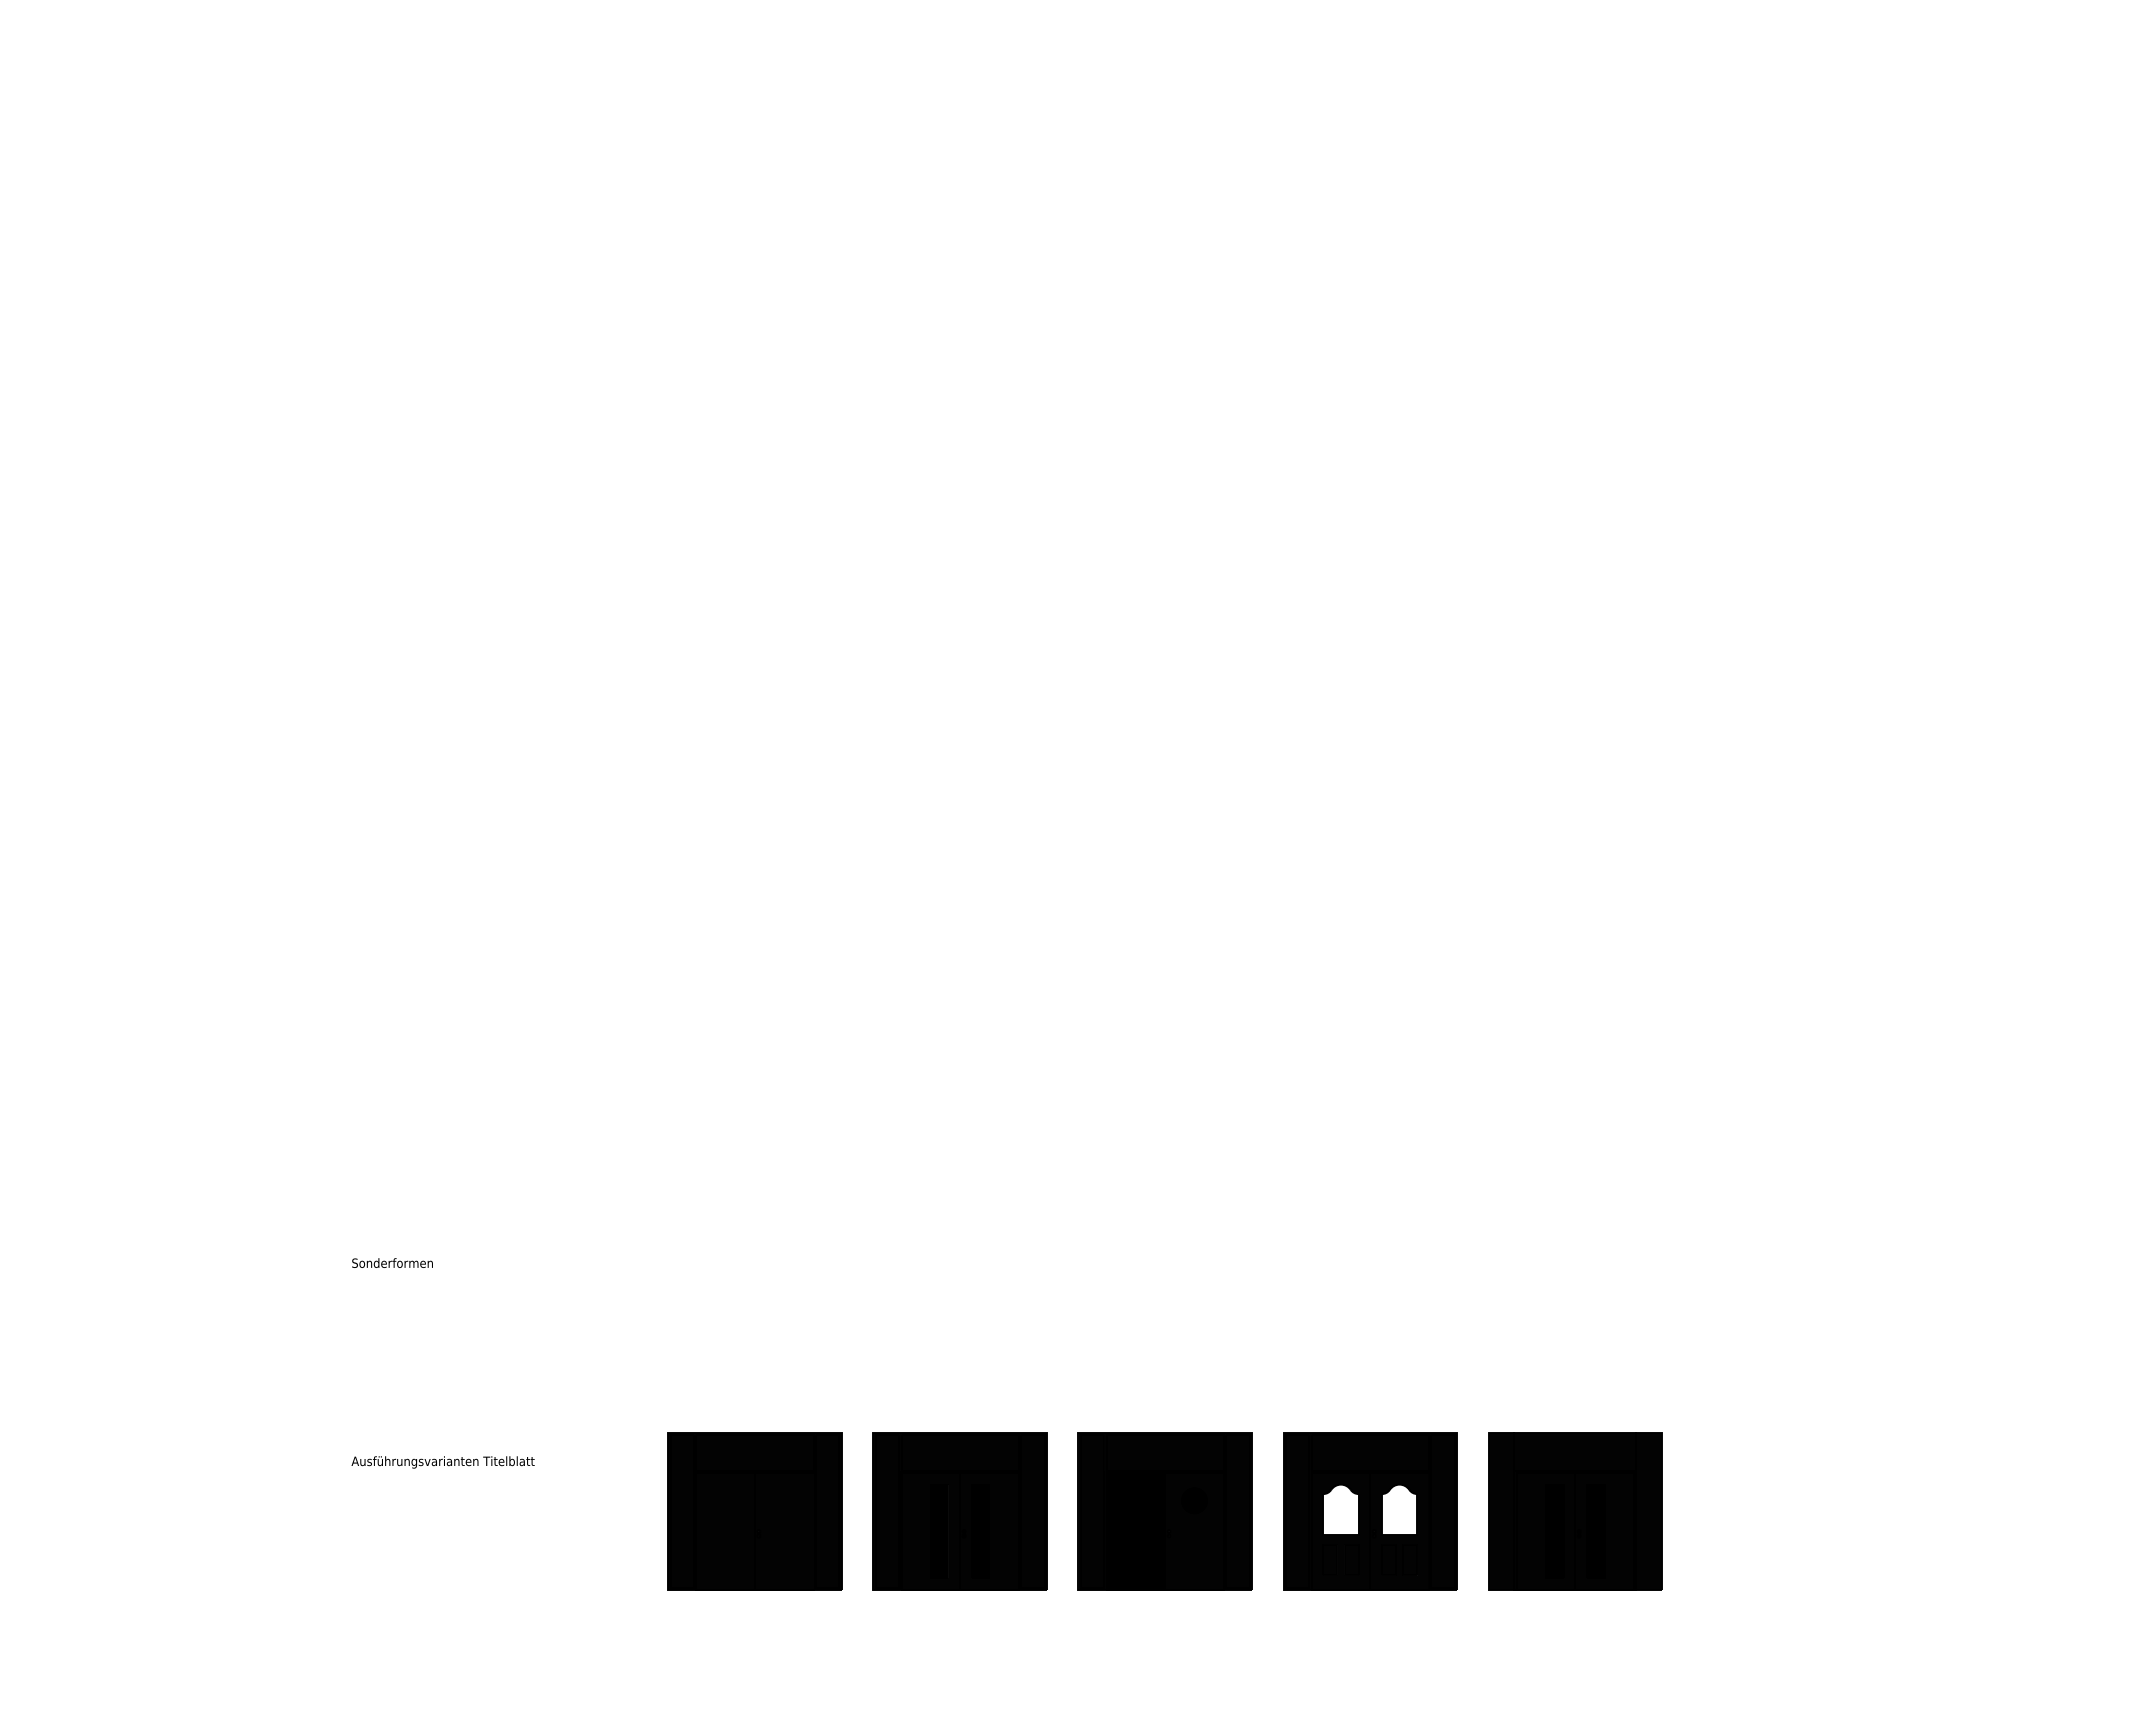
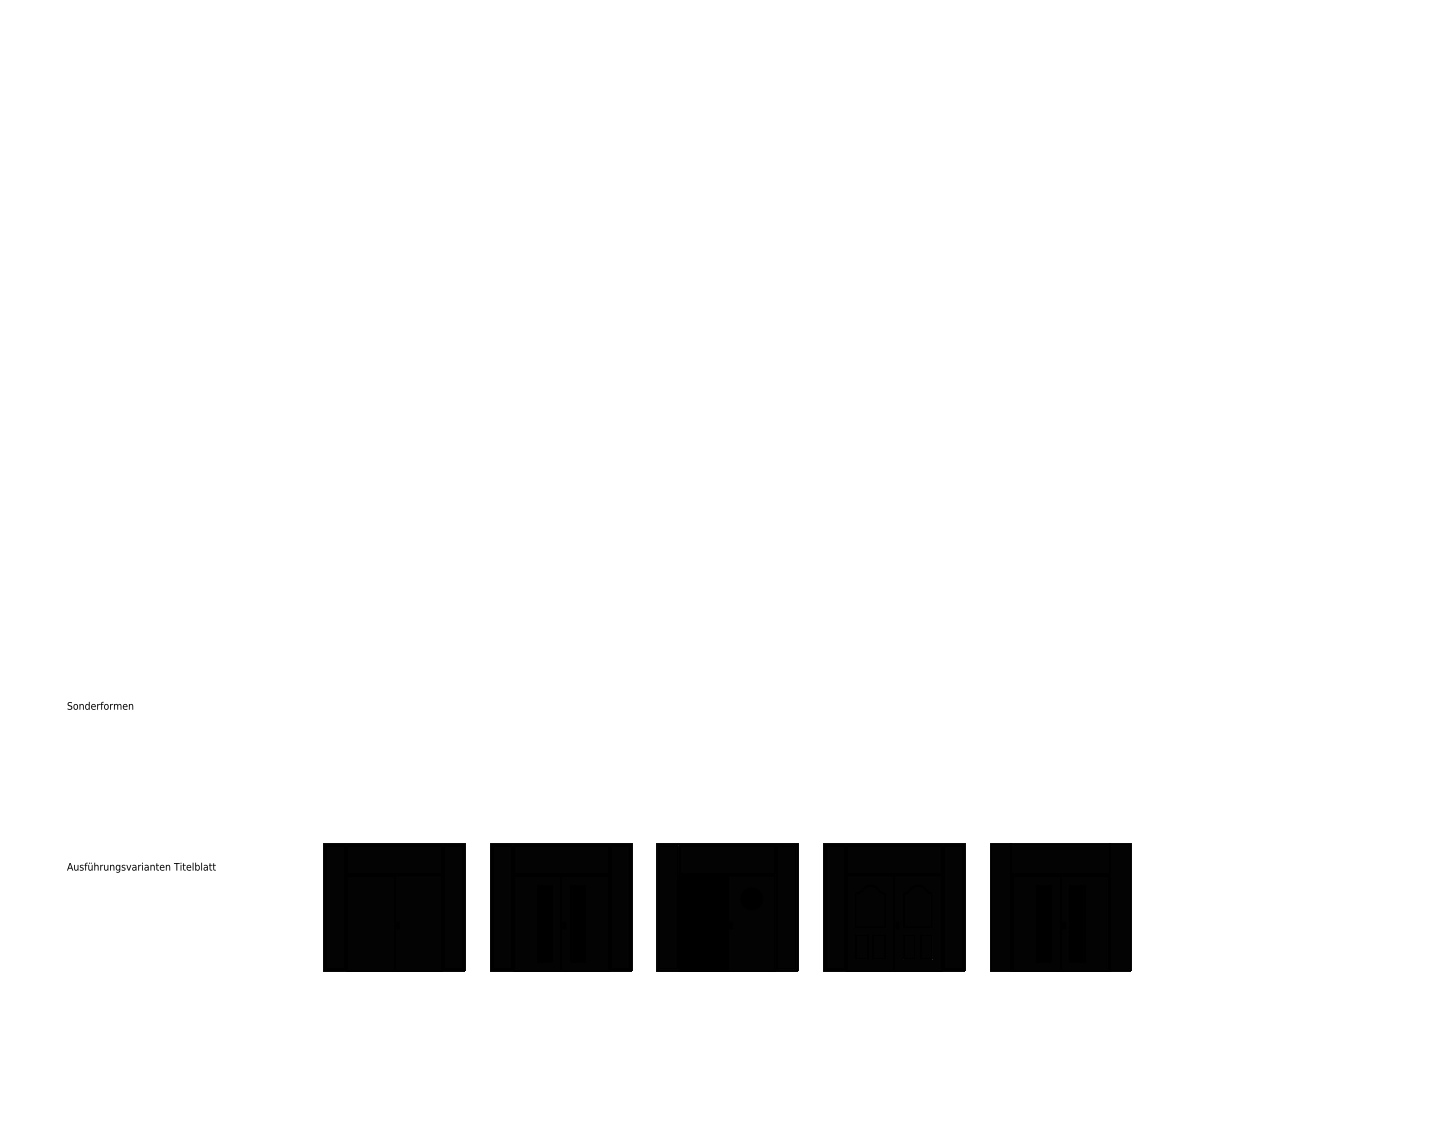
fill: (1340, 1509) -> (870, 905), added
fill: (1399, 1509) -> (918, 905), added

